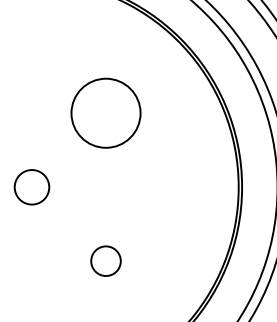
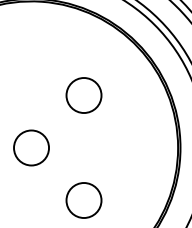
circle: (105, 112) -> (83, 94), size x0.71
circle: (31, 186) -> (31, 147), size x1.43
circle: (105, 260) -> (83, 199), size x1.67

